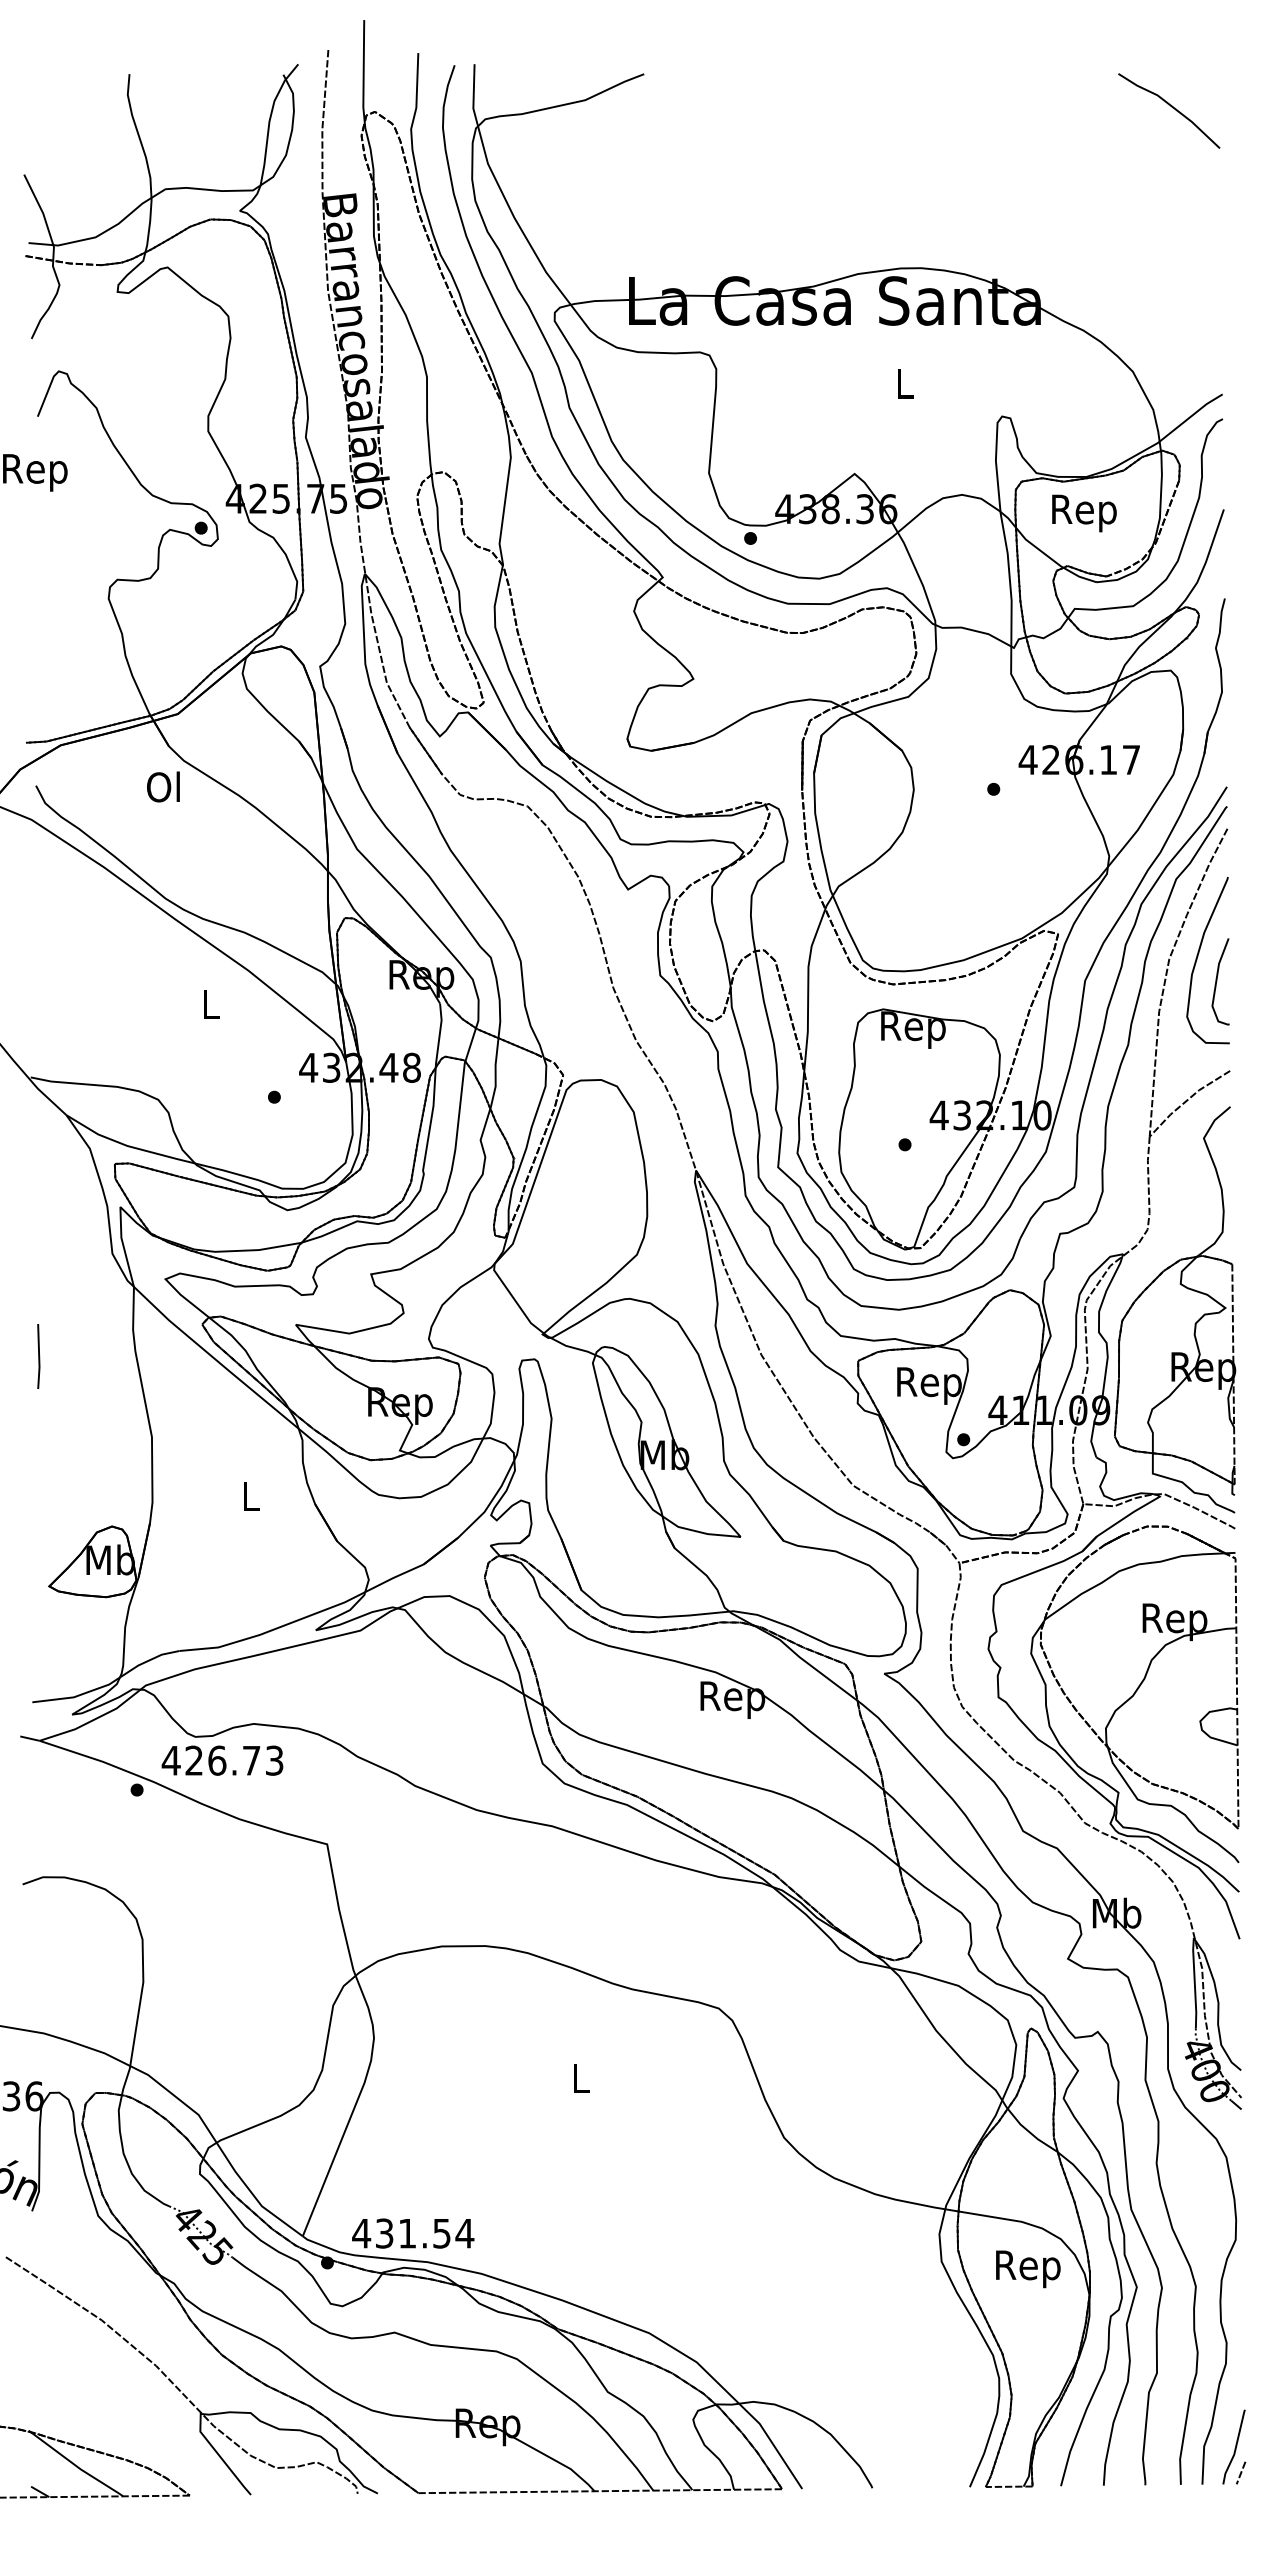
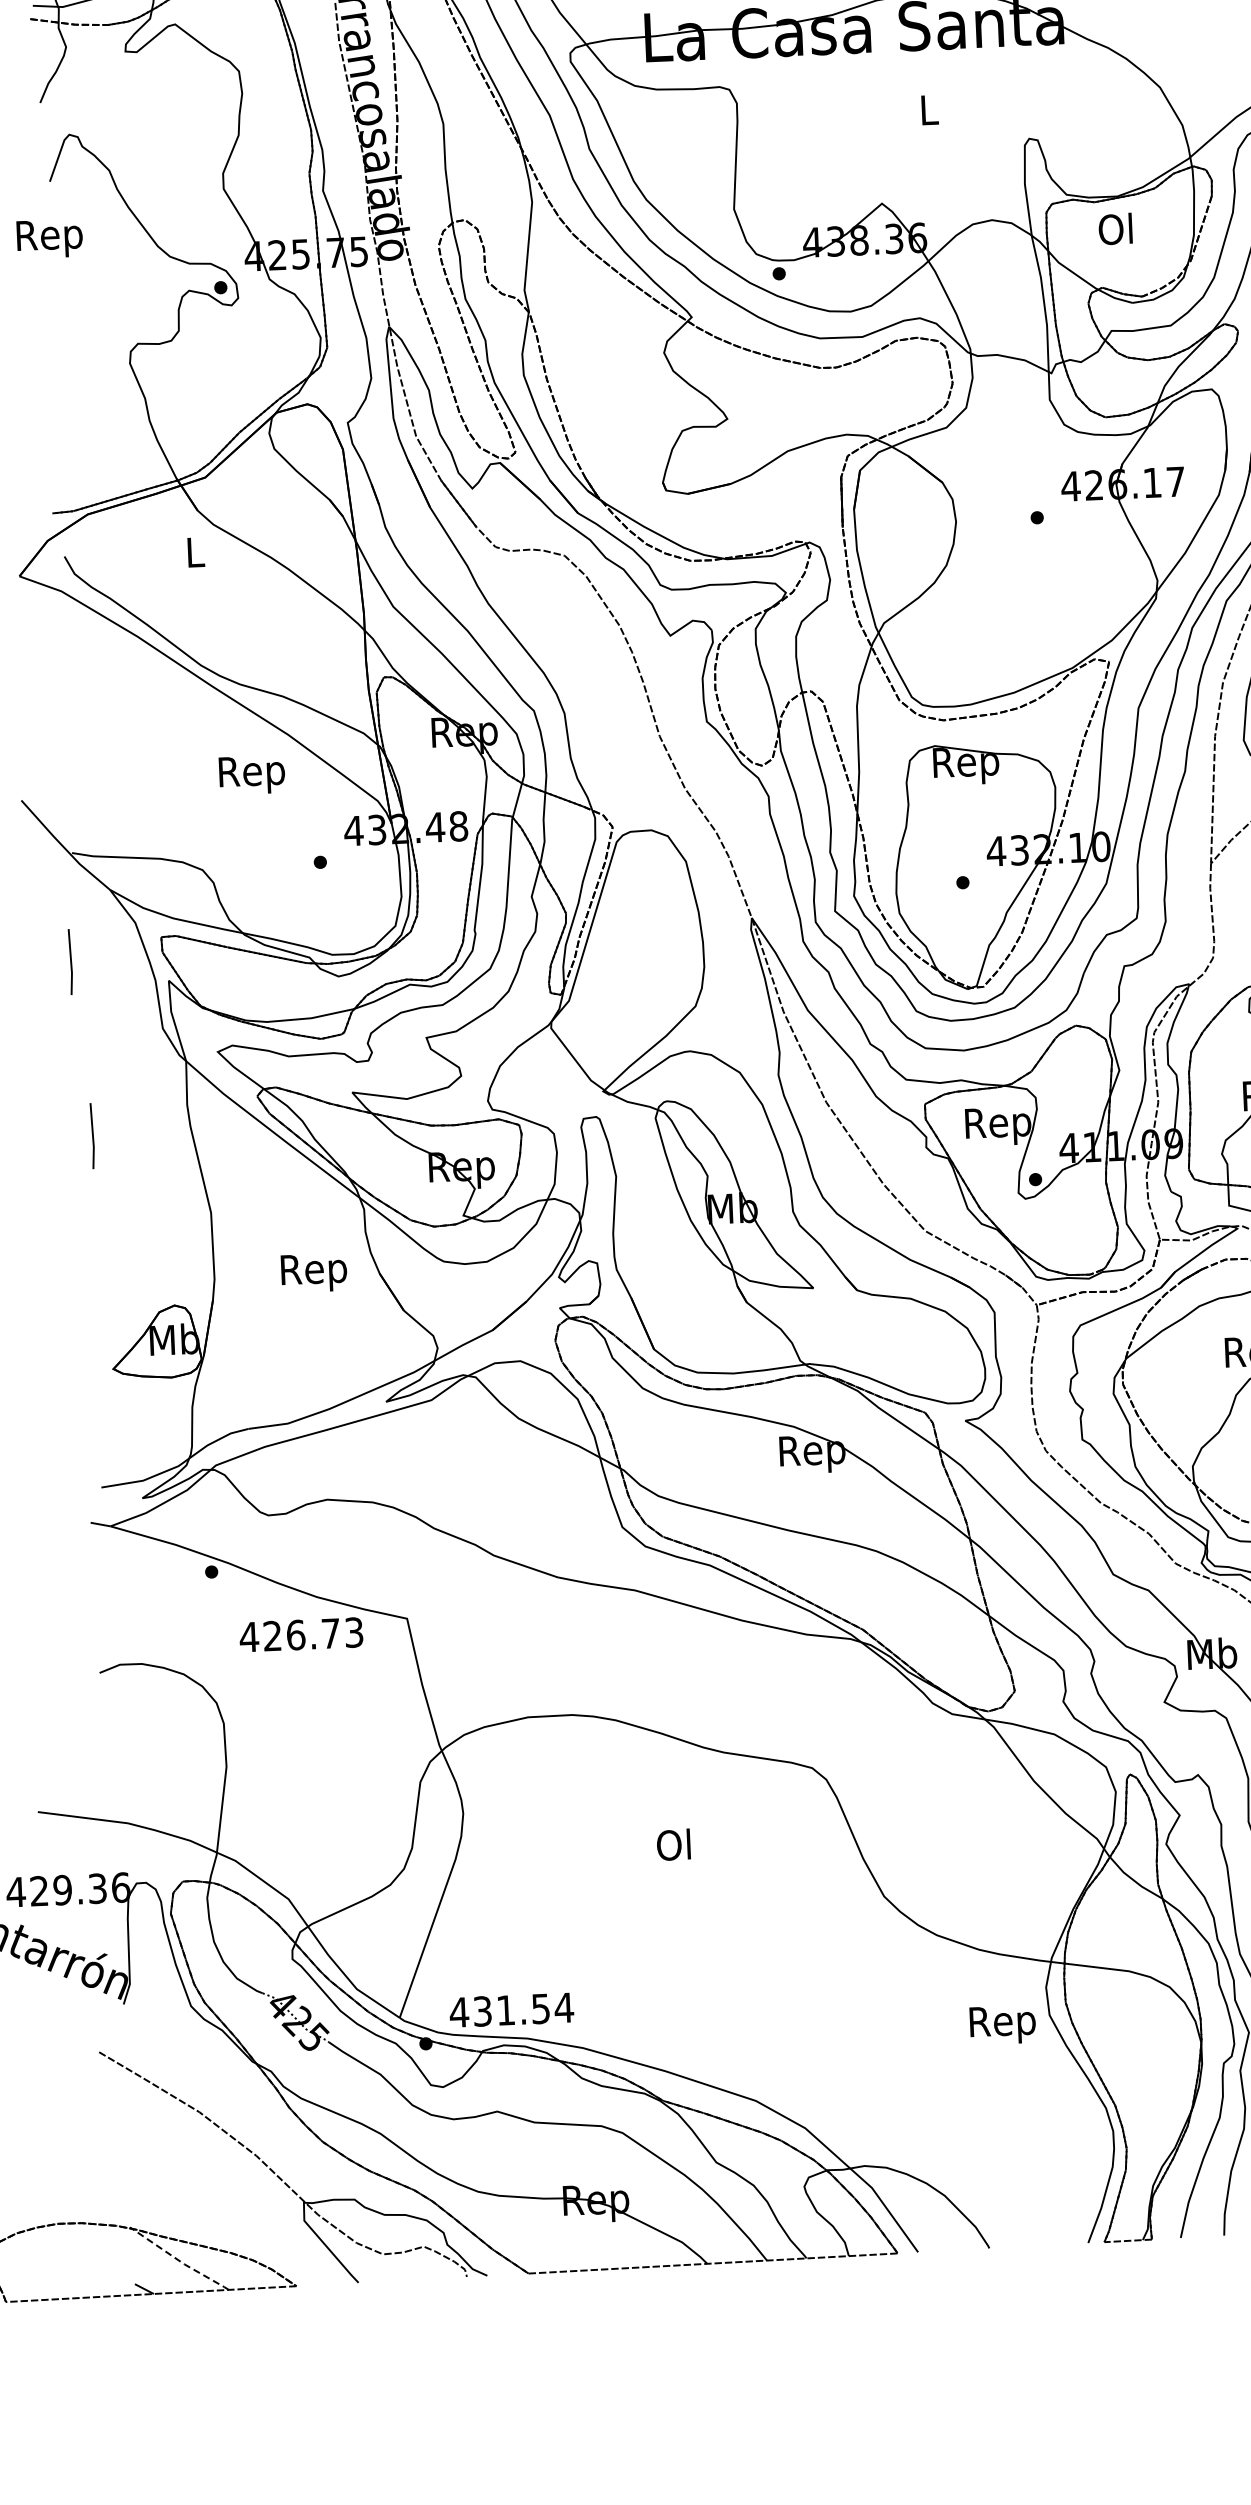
text: (1084, 512) -> (1117, 232), Rep -> Ol
text: (163, 786) -> (193, 551), Ol -> L
text: (210, 1008) -> (251, 775), L -> Rep
line: (24, 1184) -> (70, 962), added
text: (250, 1500) -> (313, 1272), L -> Rep
text: (222, 1760) -> (301, 1634), moved
text: (579, 2077) -> (673, 1844), L -> Ol
text: (1028, 2269) -> (1003, 2025), moved
line: (75, 2465) -> (179, 2260), solid -> dashed

